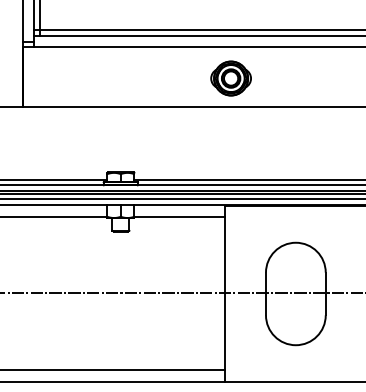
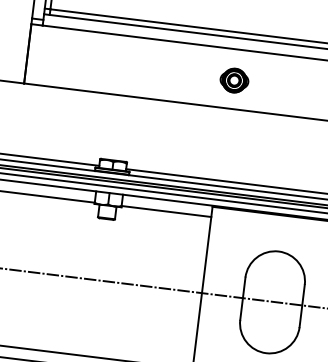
part: (230, 78) -> (233, 80), size x0.7

